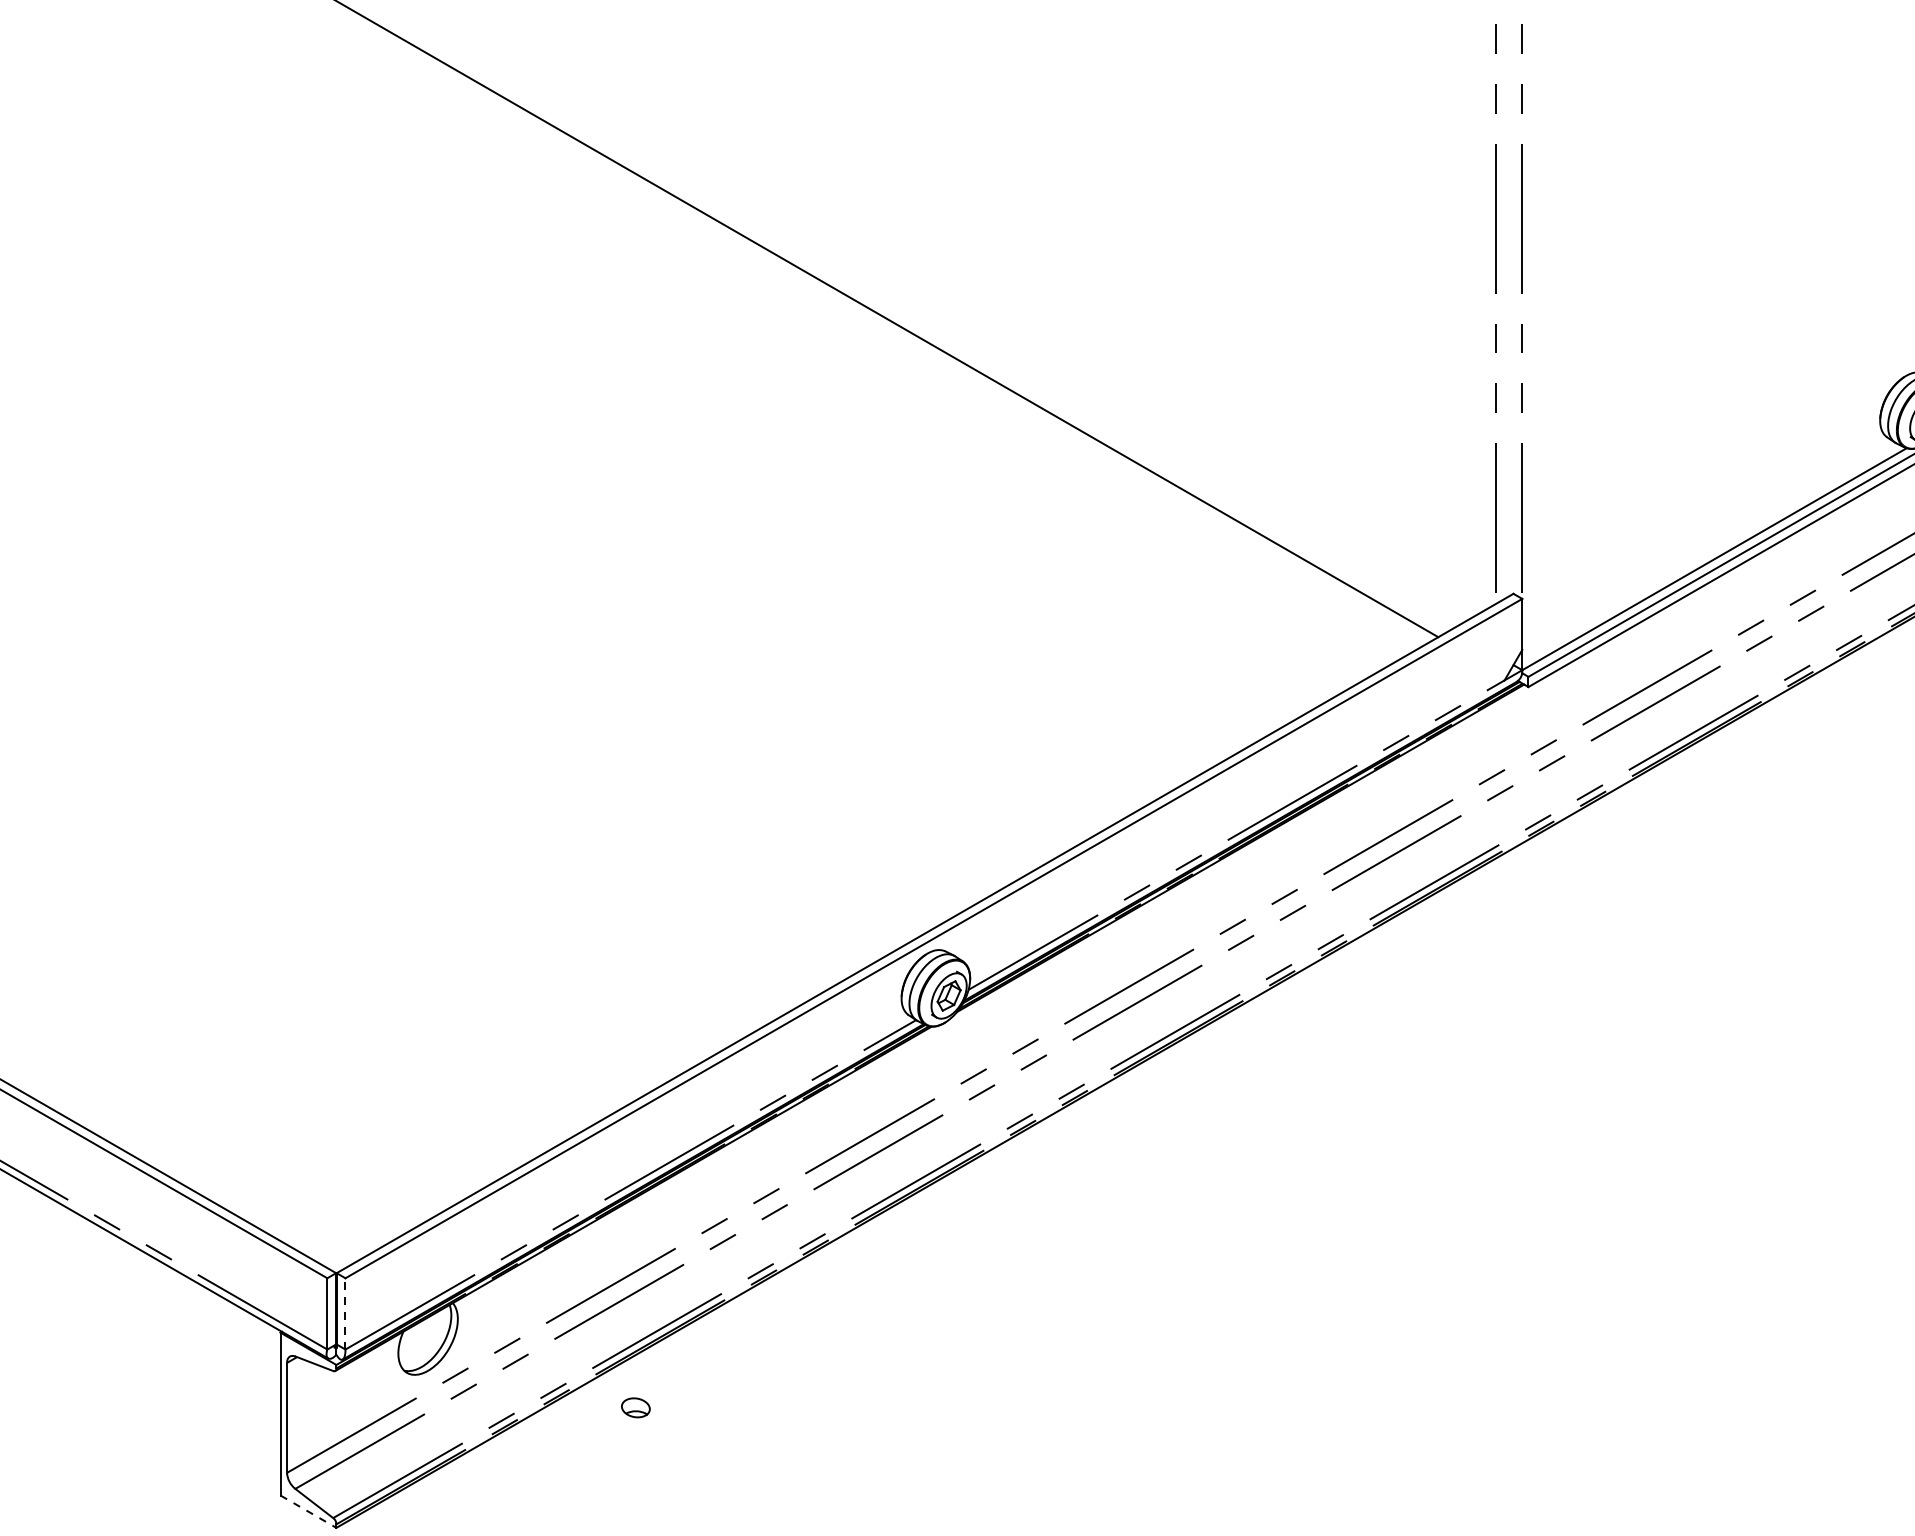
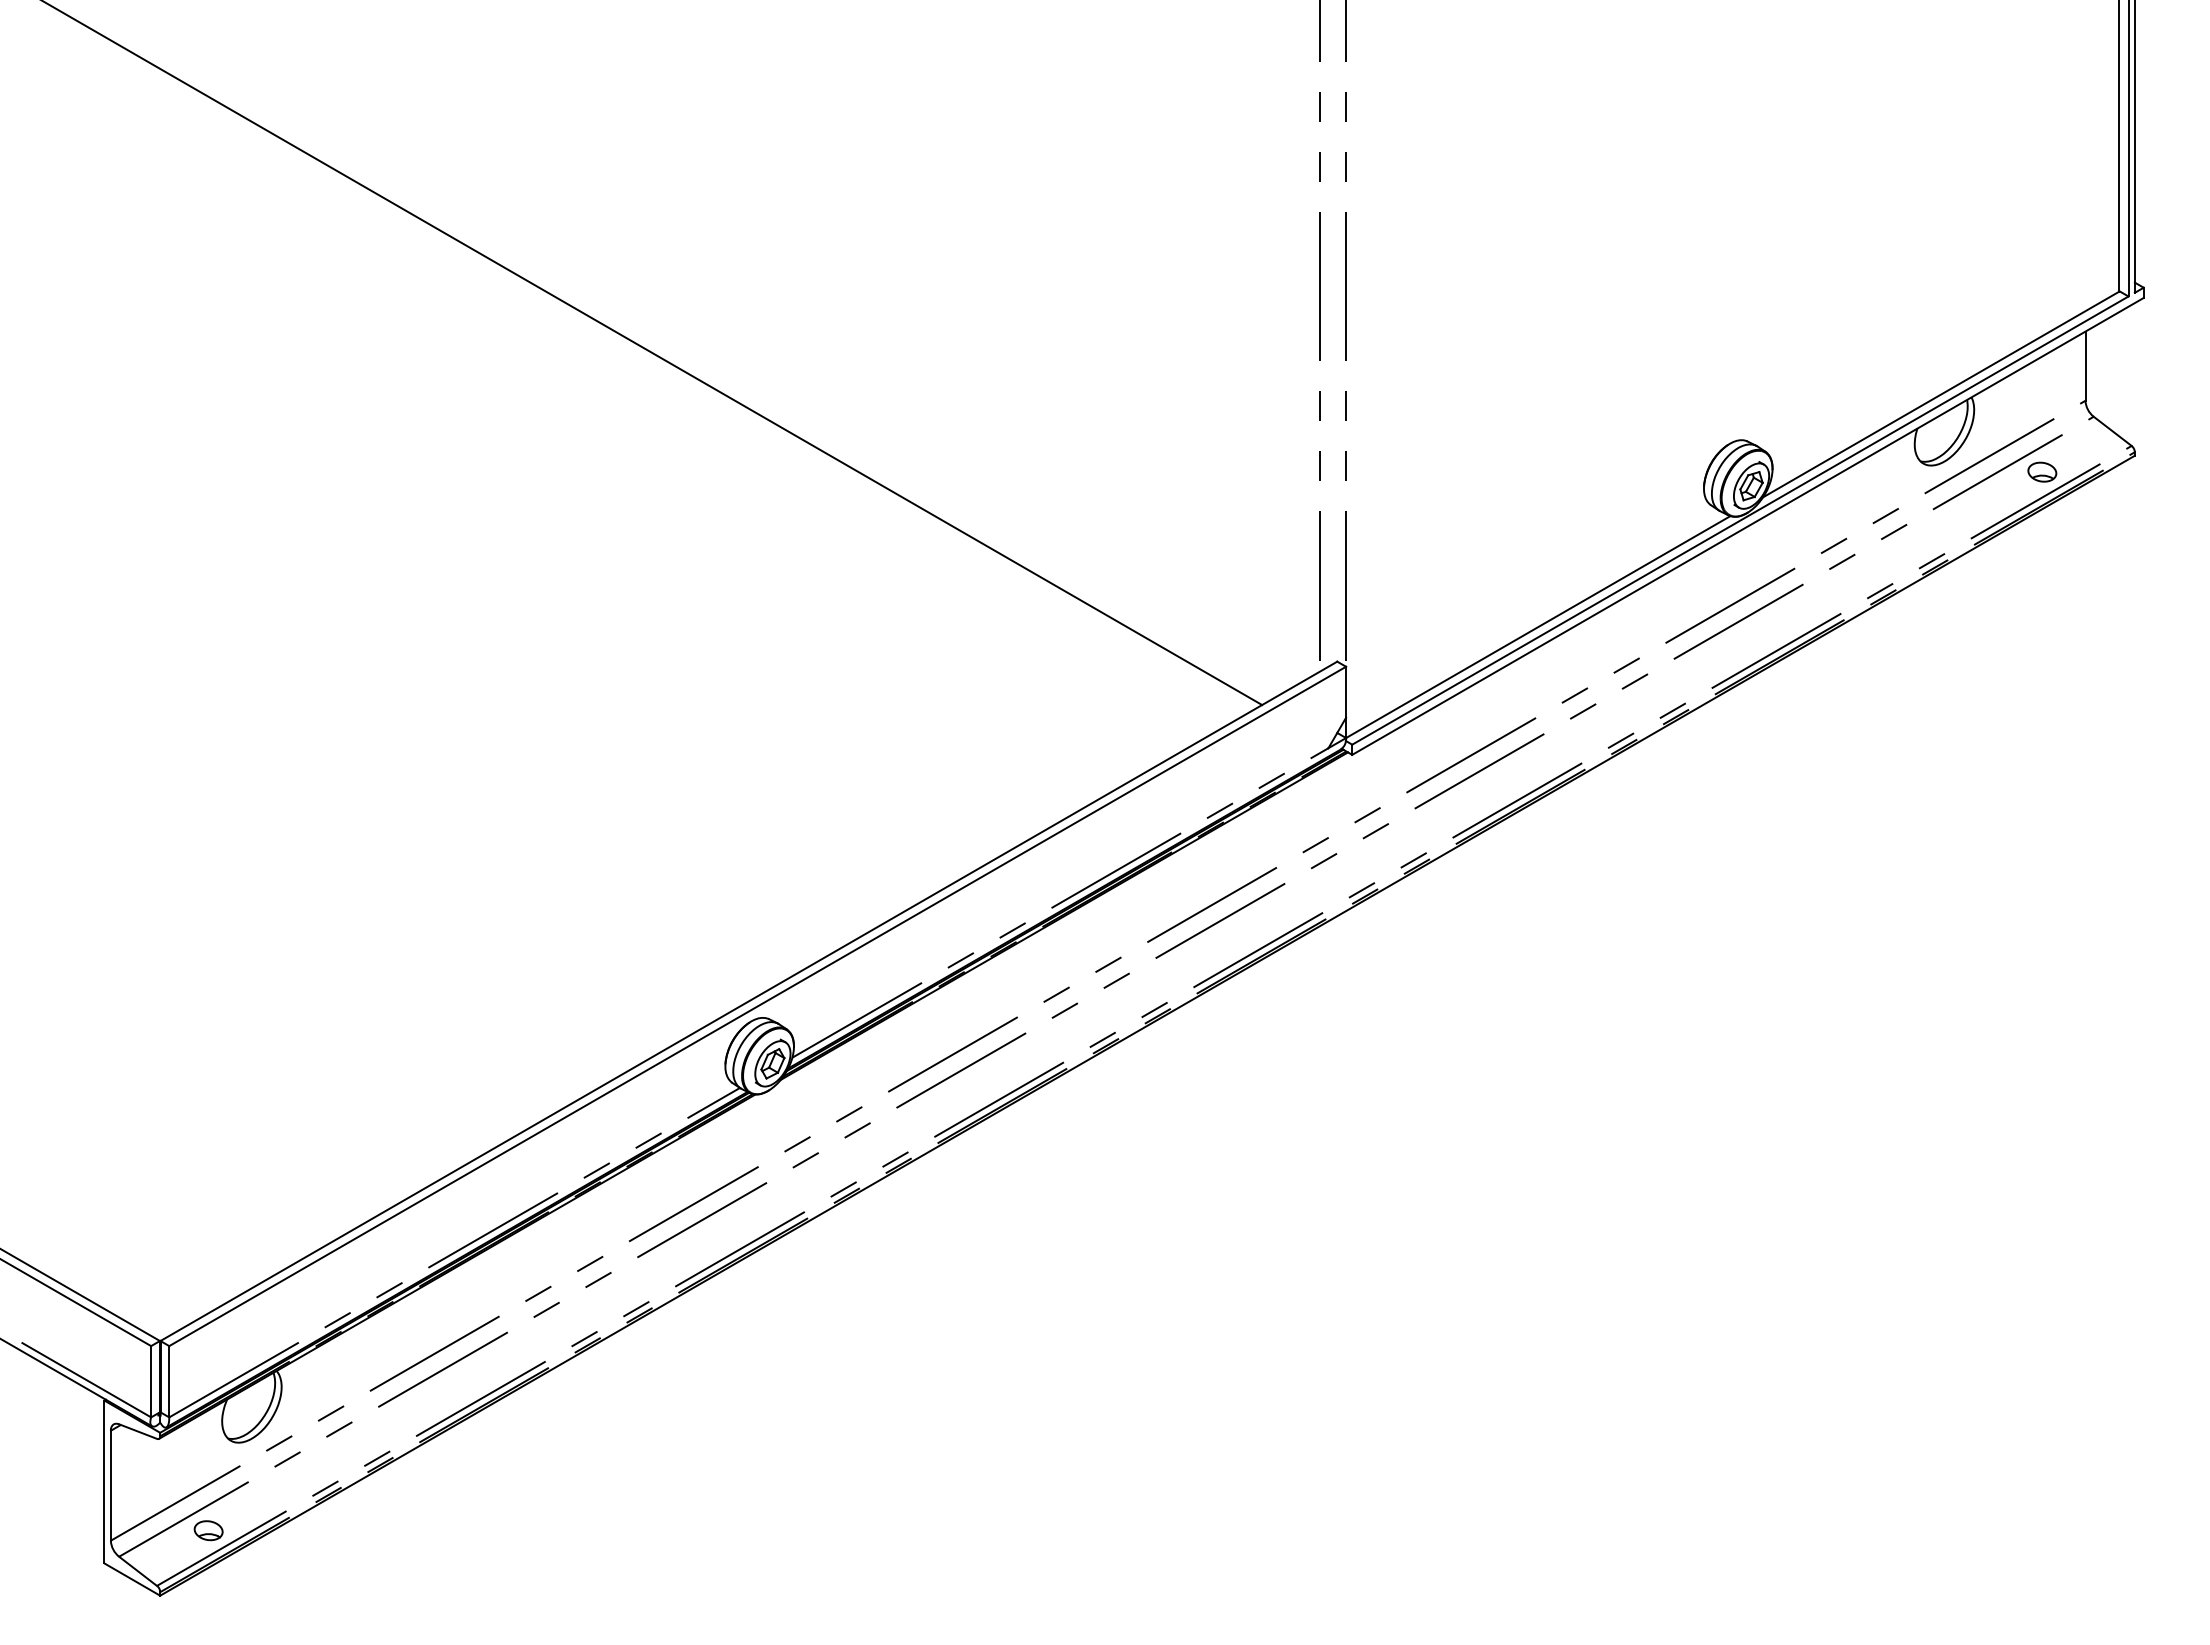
line: (345, 1313) -> (169, 1381), dashed -> solid
part: (635, 1407) -> (208, 1530), moved
line: (308, 1511) -> (132, 1579), dashed -> solid

